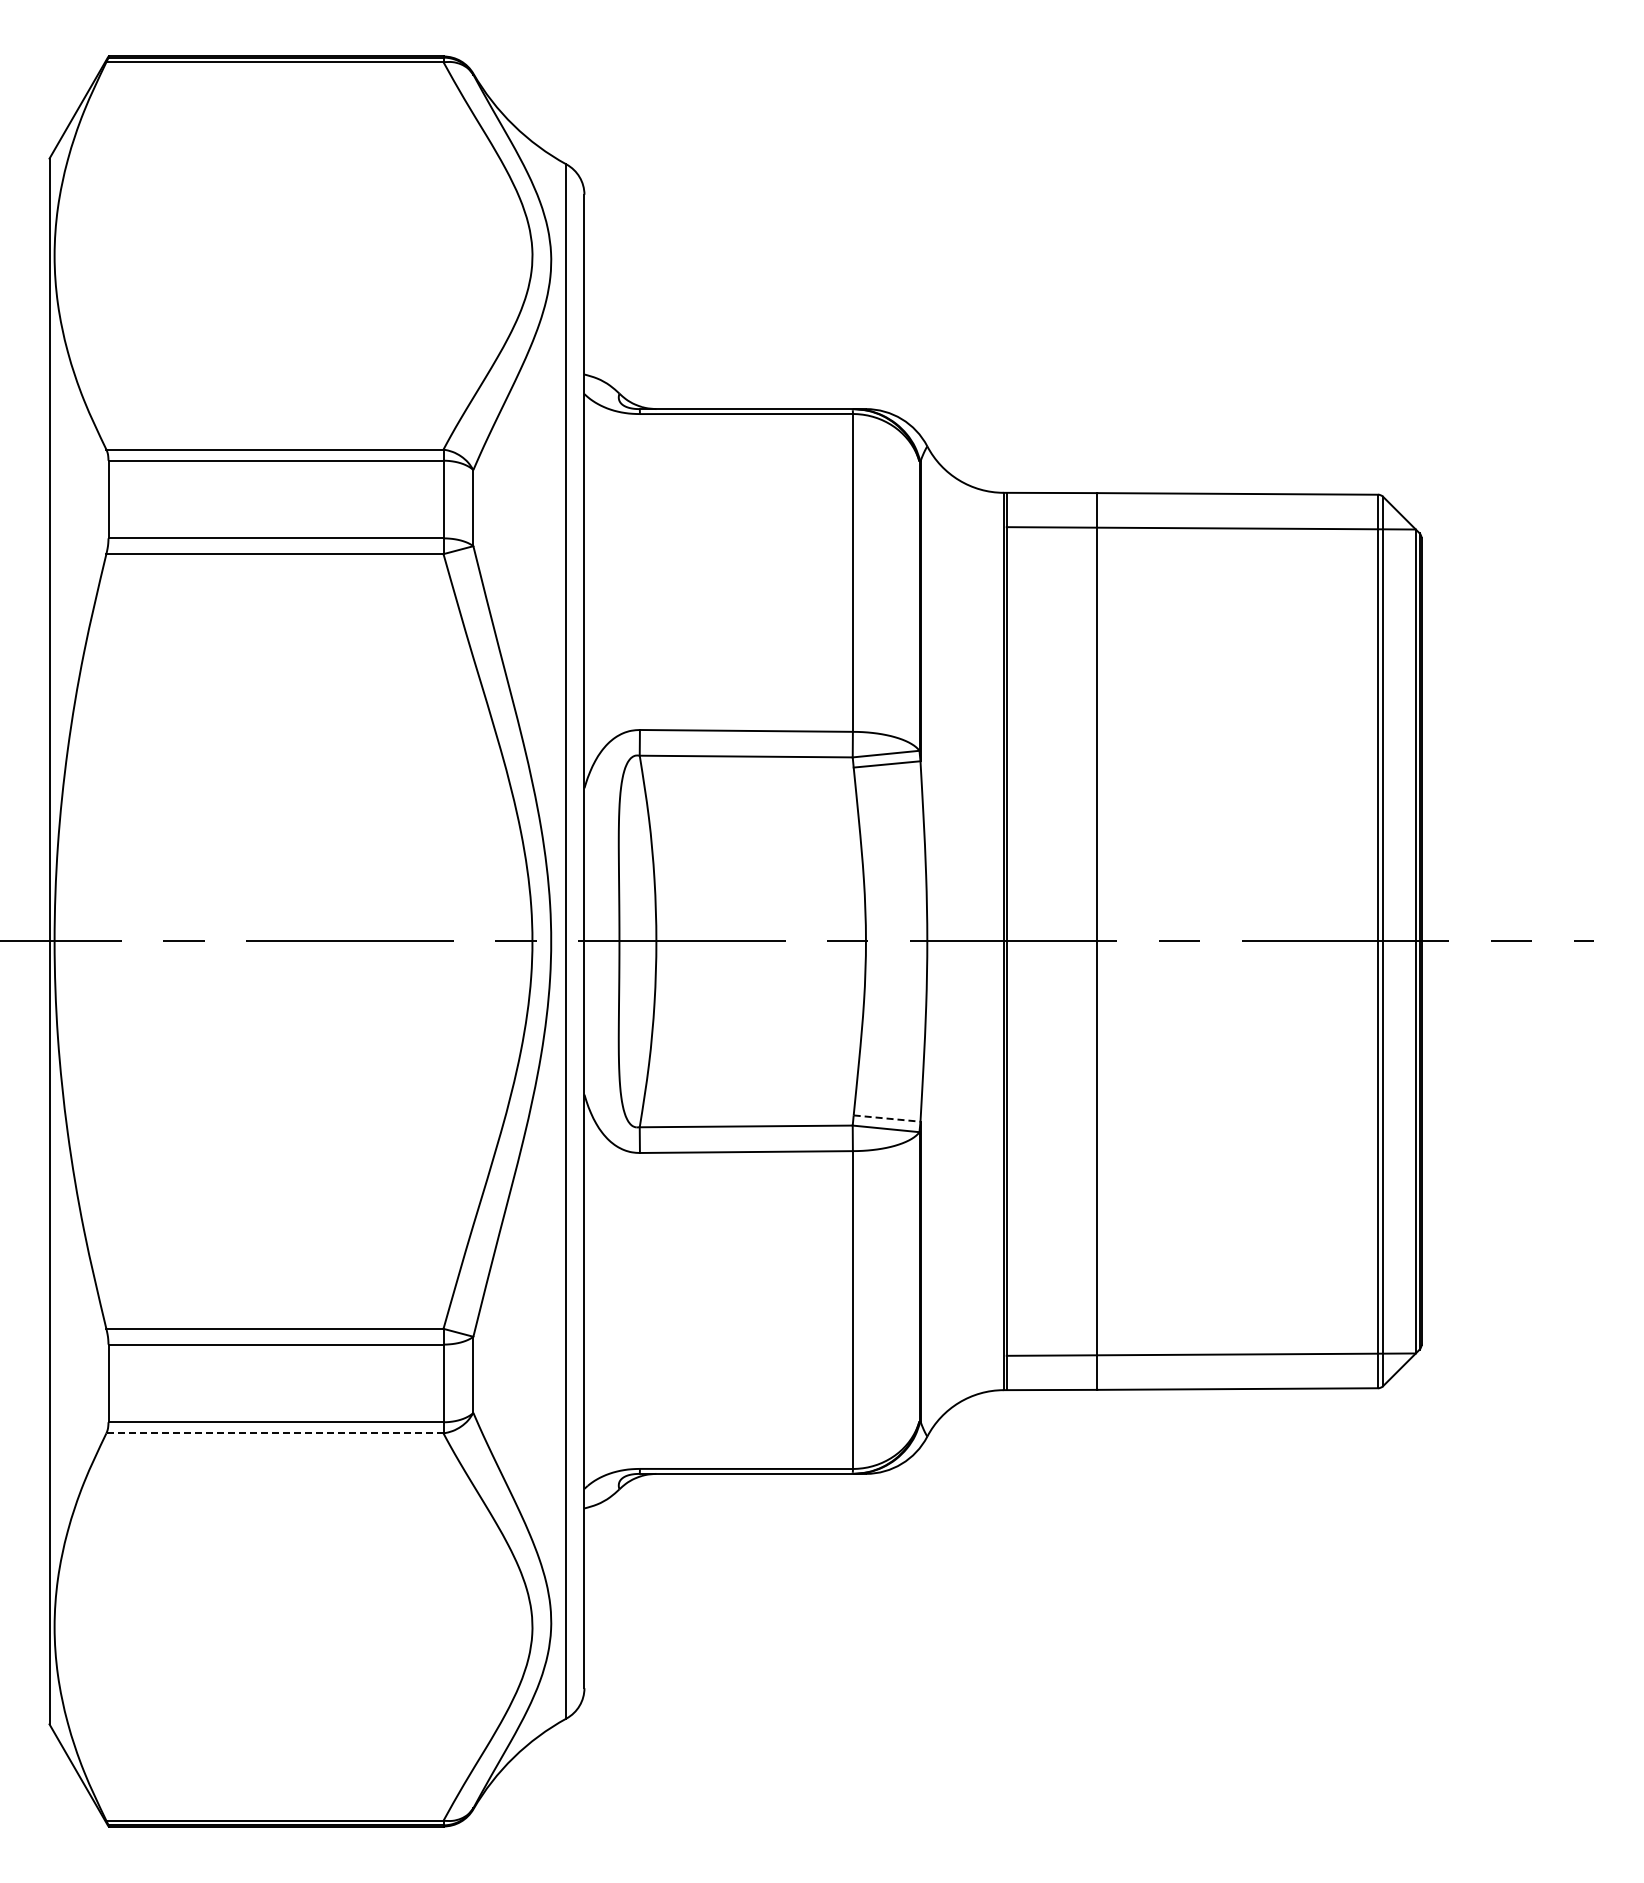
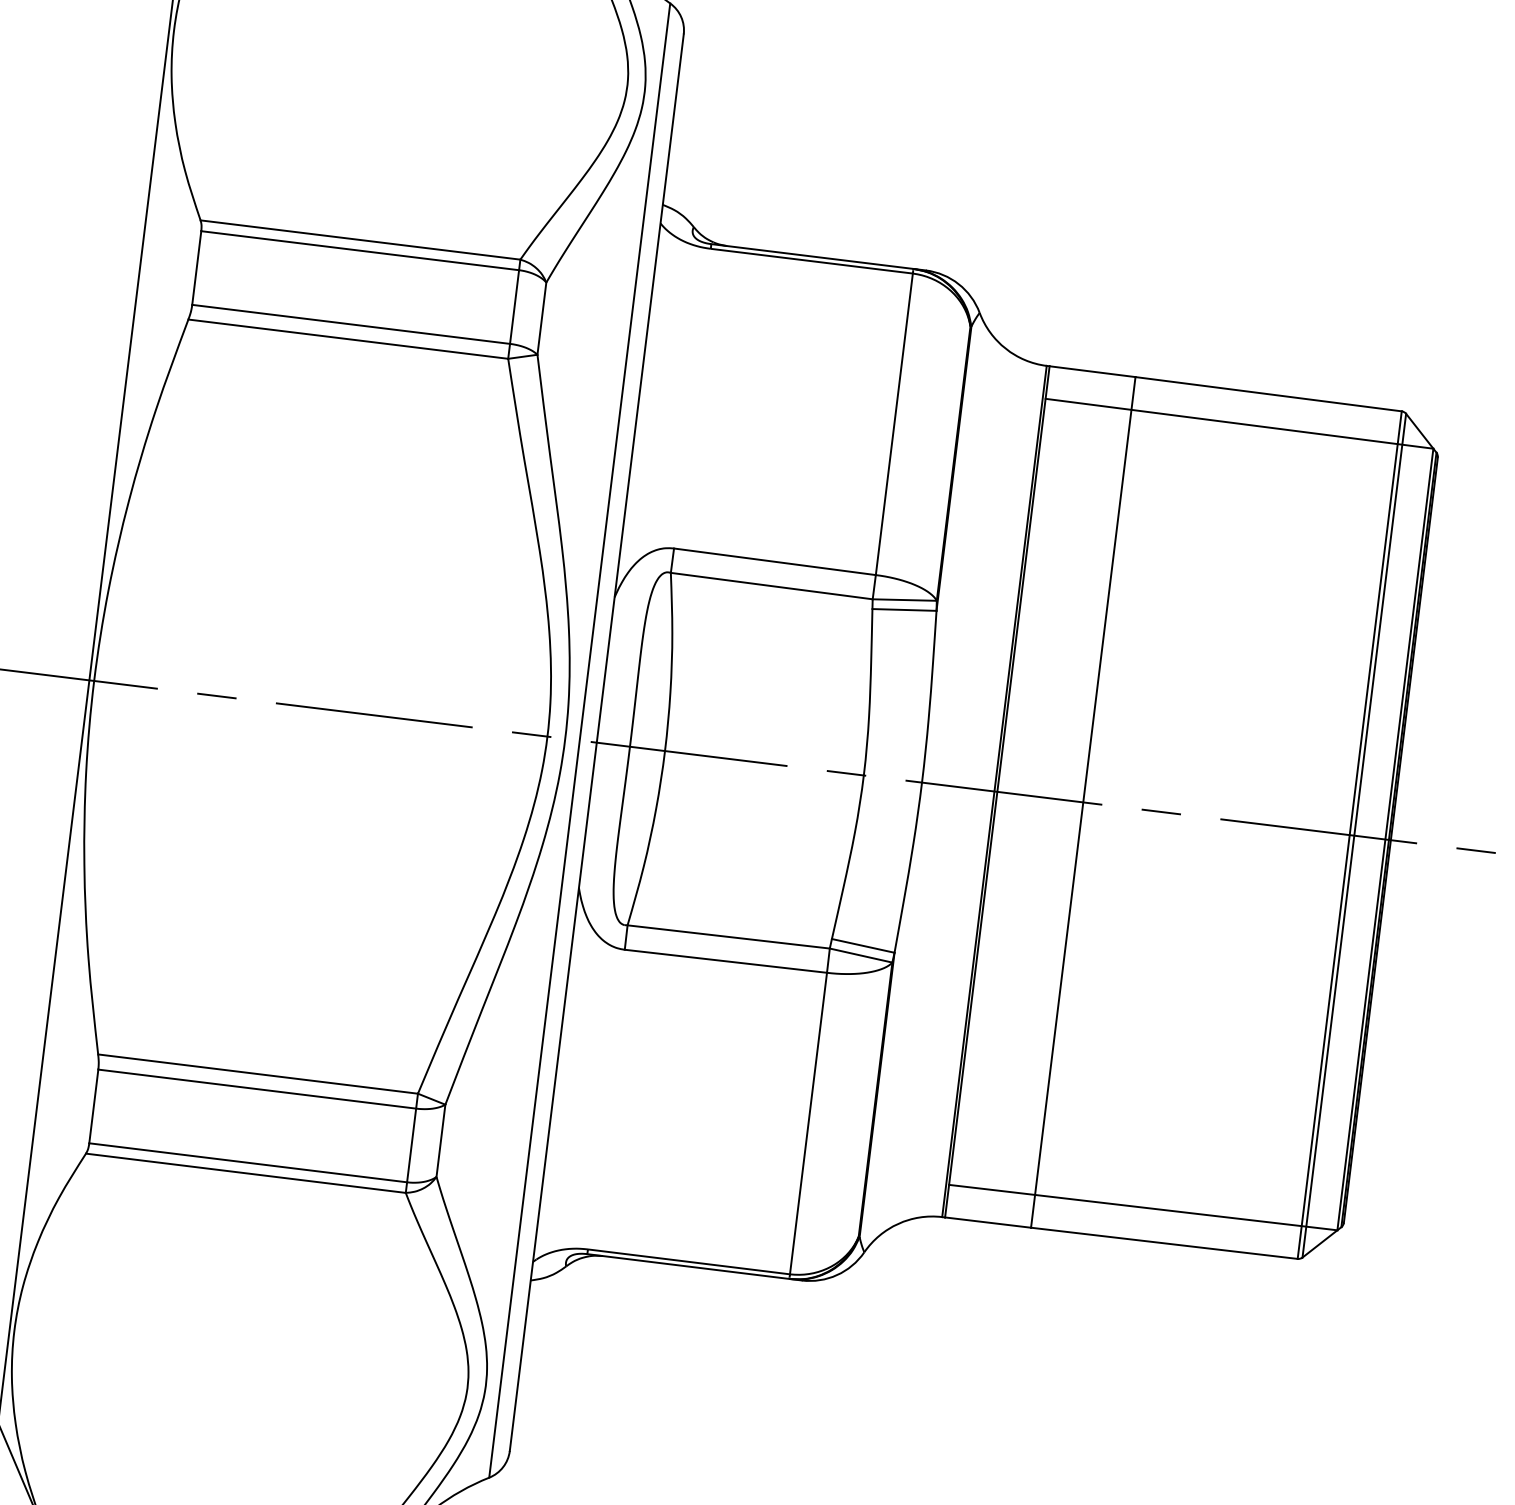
line: (887, 1118) -> (863, 945), dashed -> solid
line: (274, 1433) -> (245, 1173), dashed -> solid

